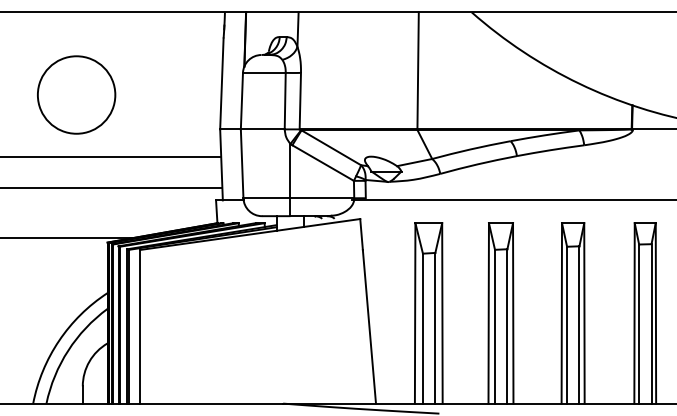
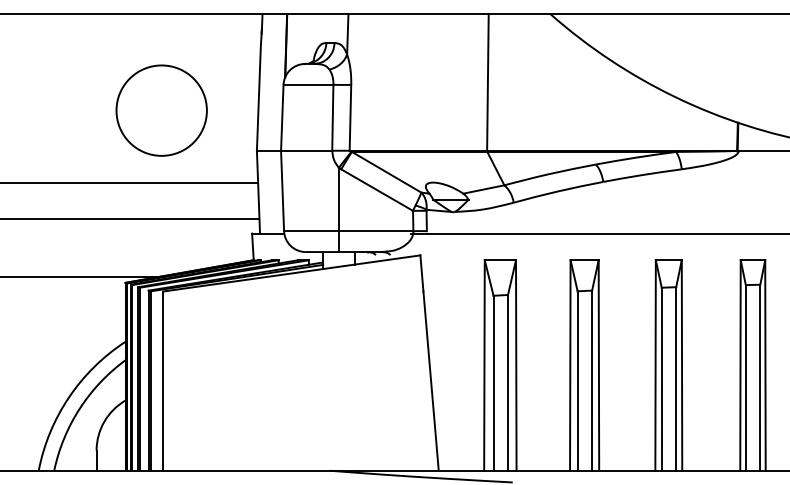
circle: (76, 94) -> (161, 110), moved

